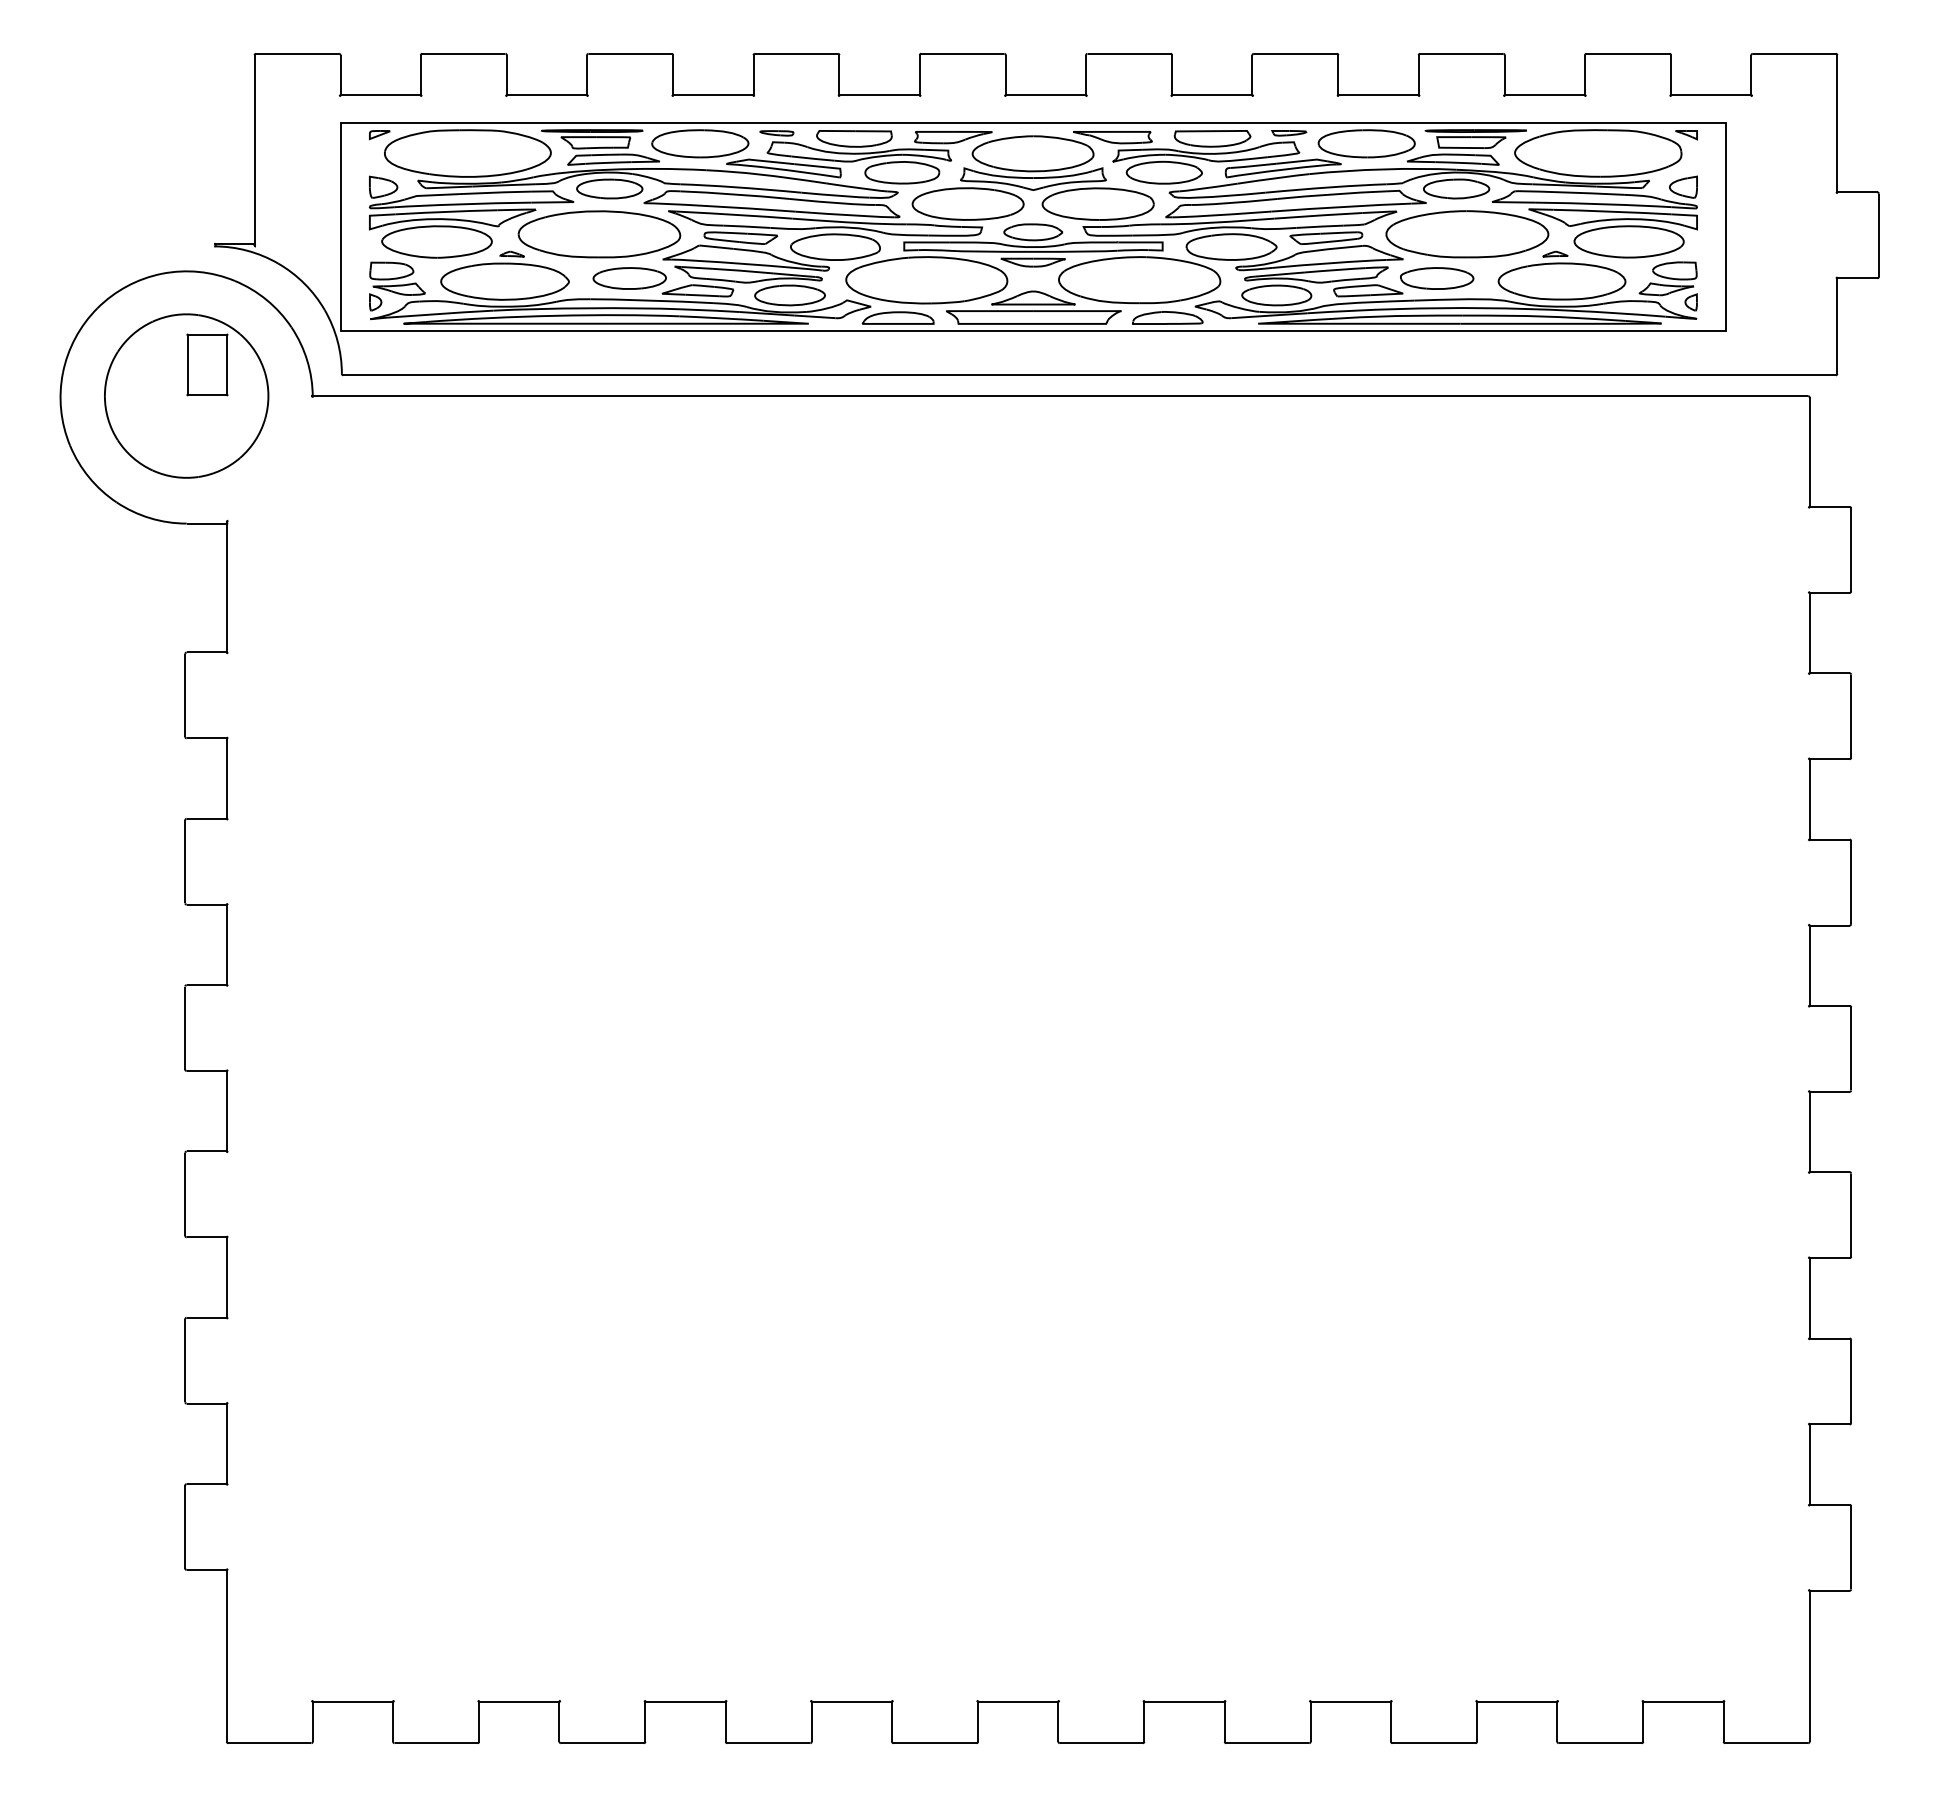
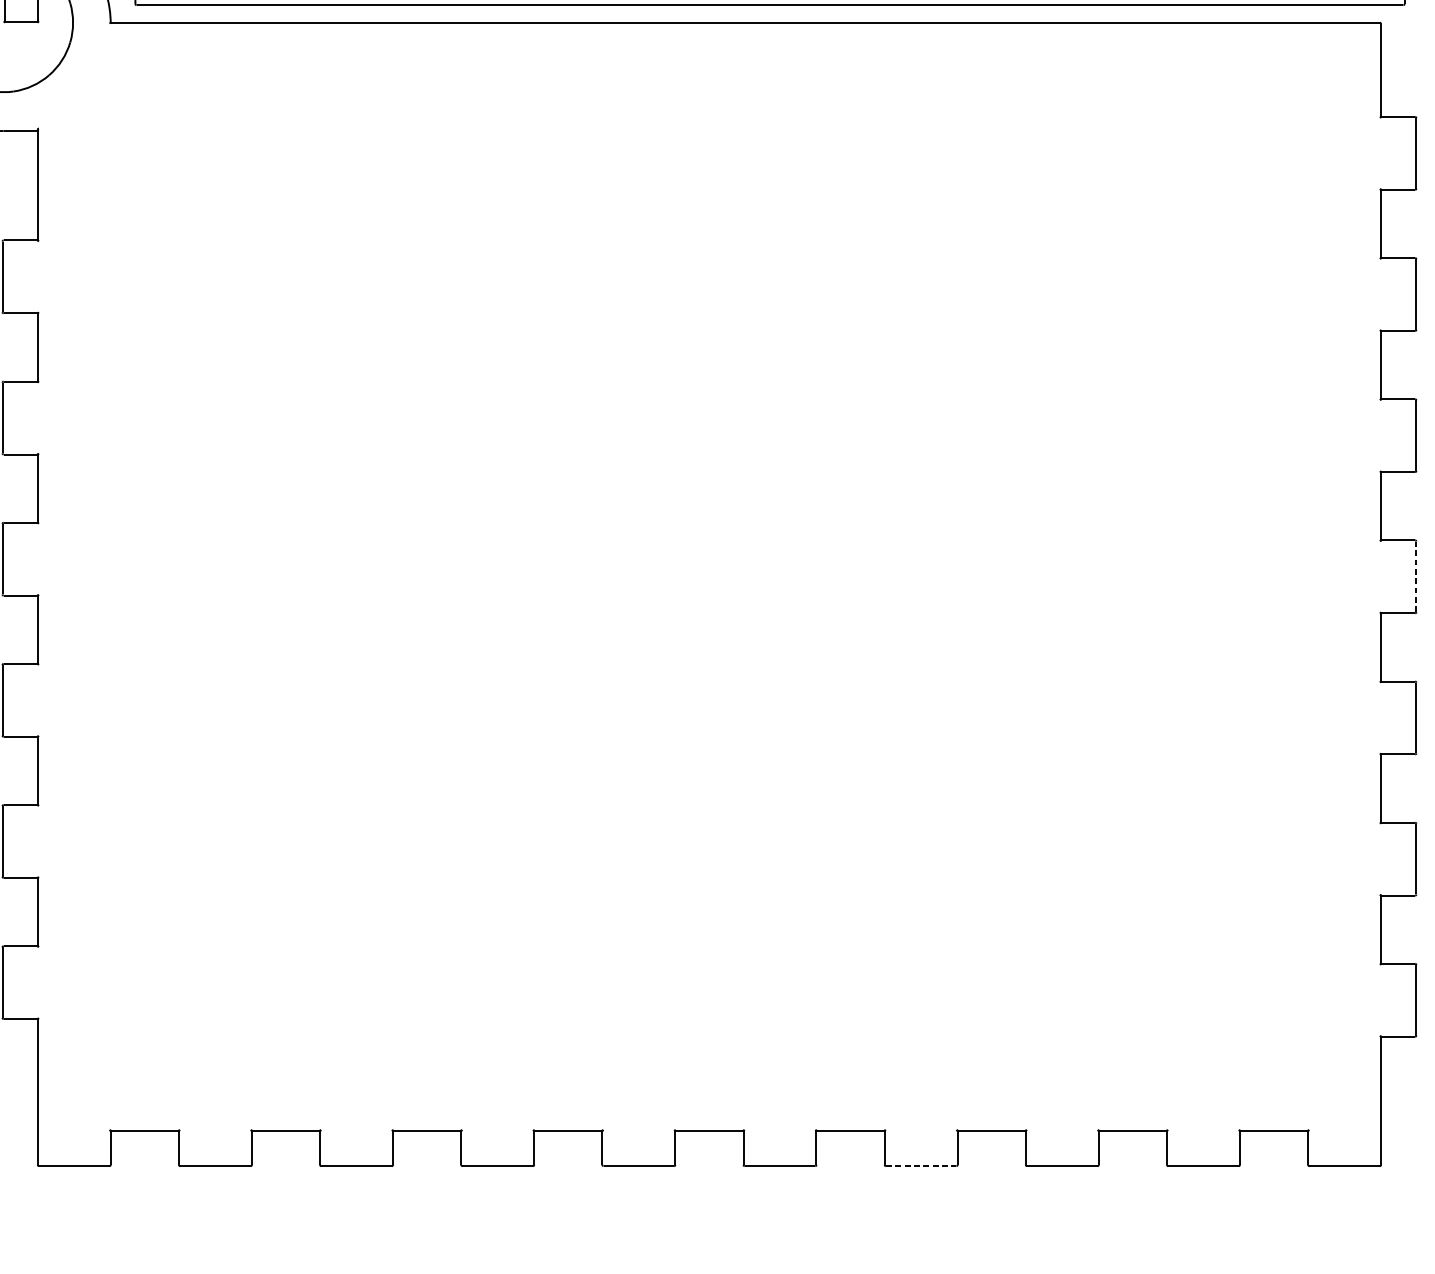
line: (1851, 1048) -> (1416, 576), solid -> dashed
line: (1267, 1743) -> (921, 1166), solid -> dashed

